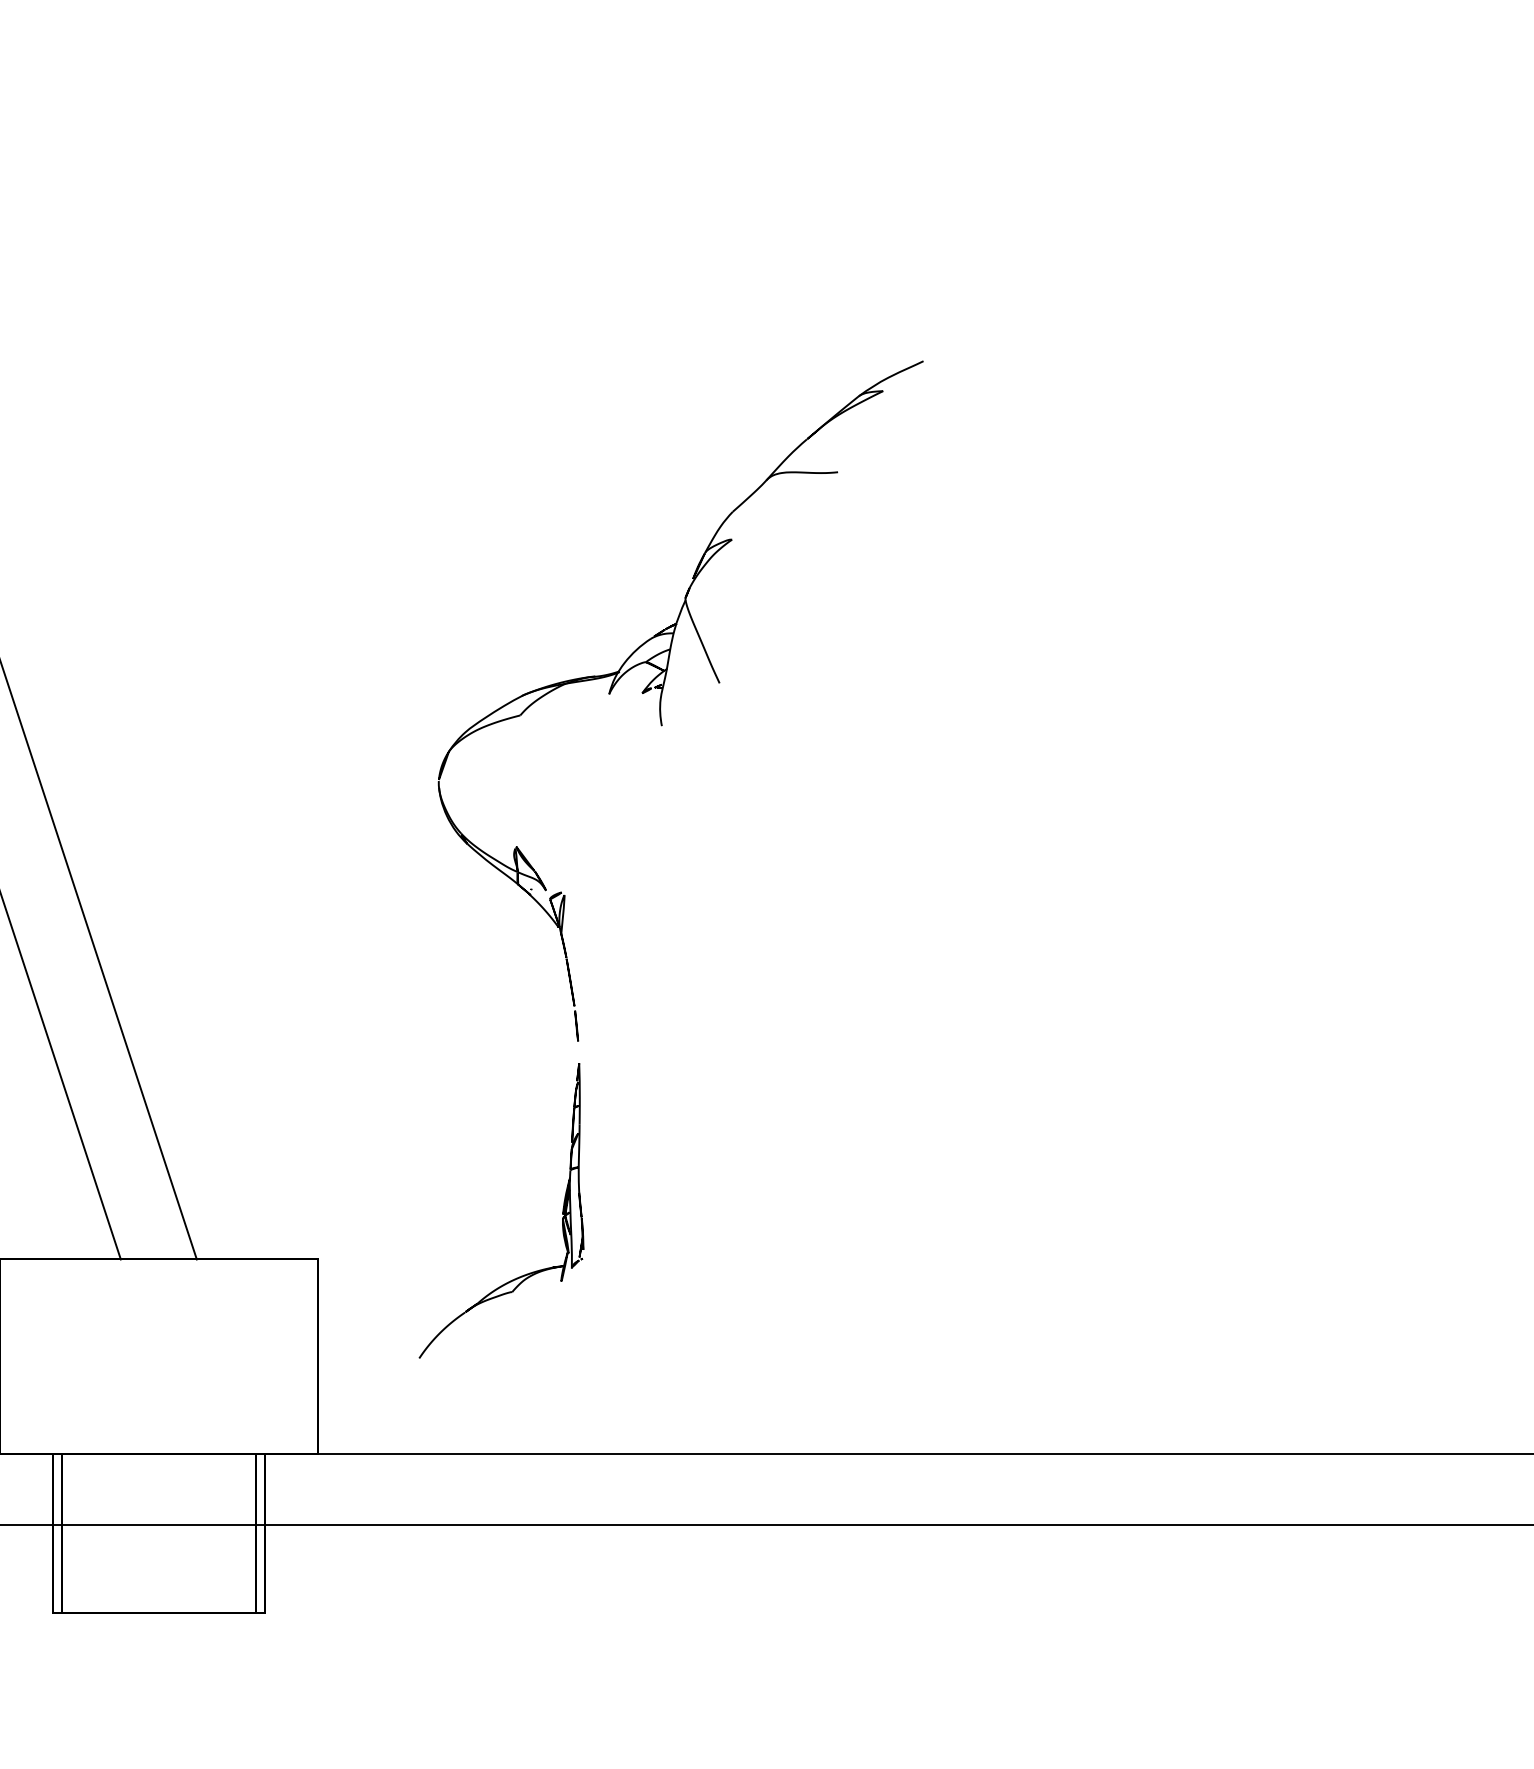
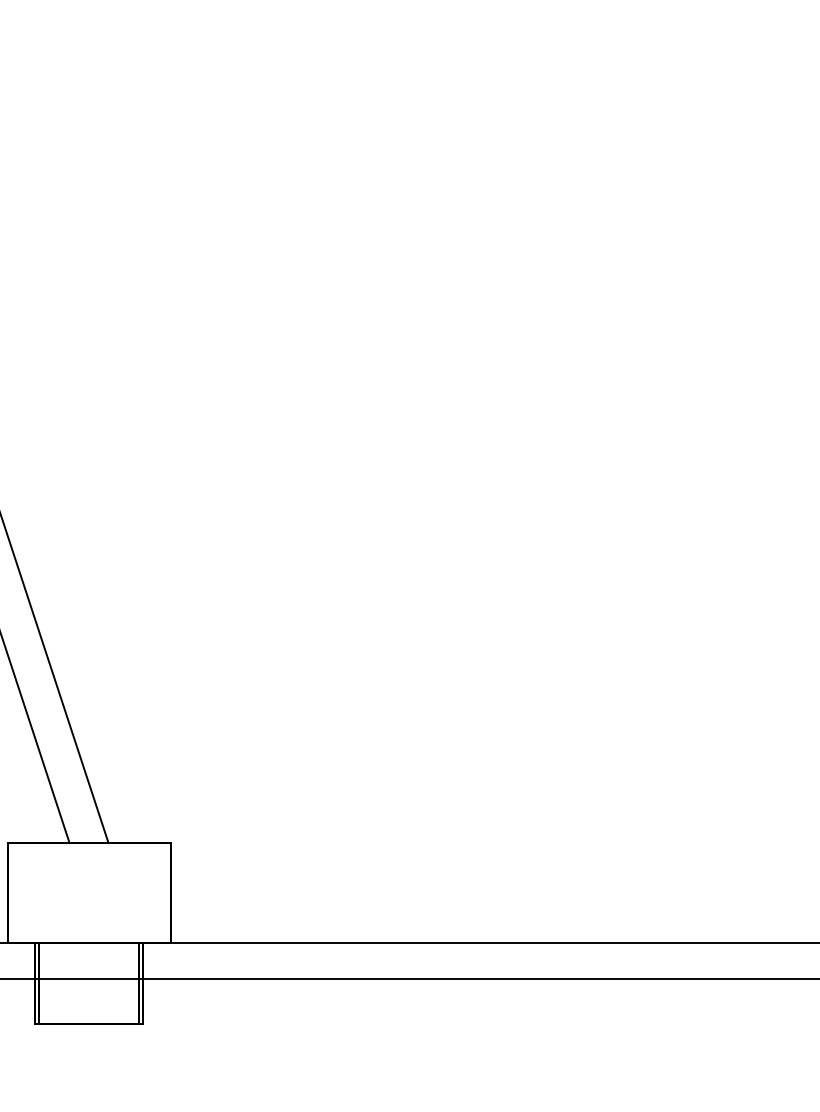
part: (565, 895) -> (297, 656), removed

